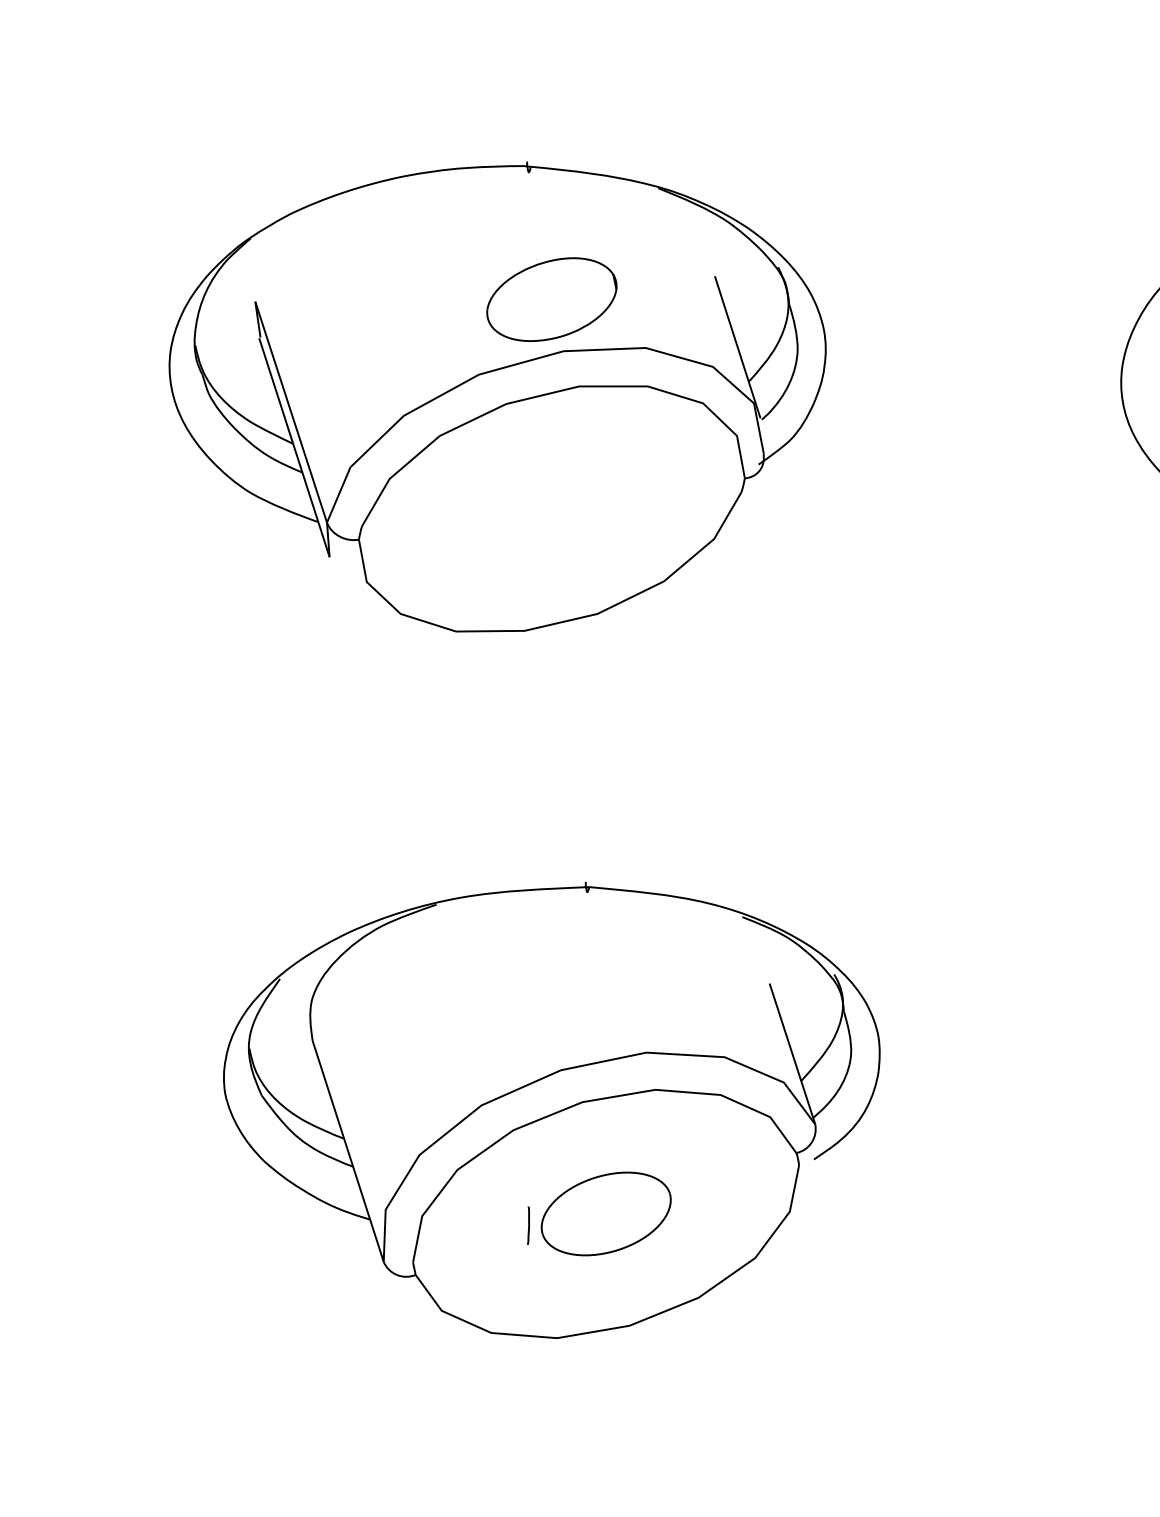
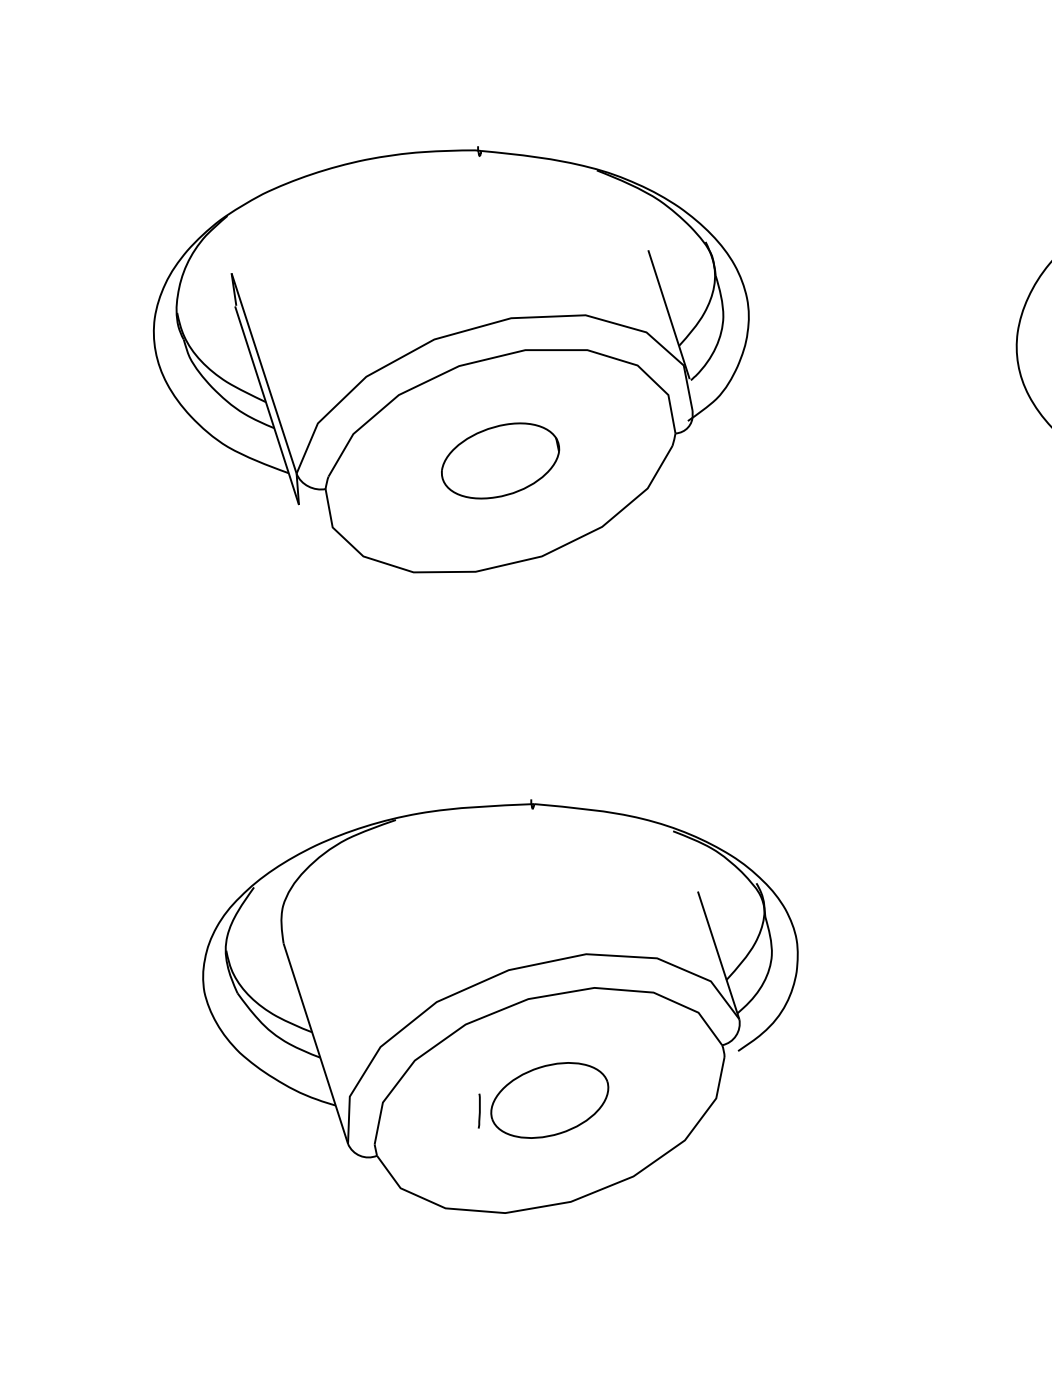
part: (551, 299) -> (500, 460), moved

